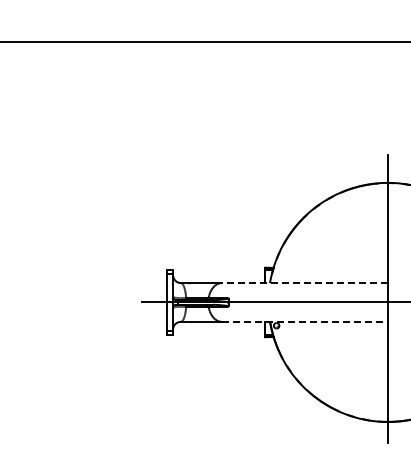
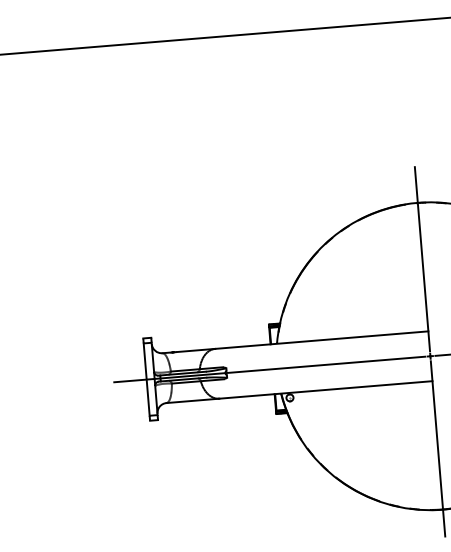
line: (304, 283) -> (321, 340), dashed -> solid
line: (305, 321) -> (326, 389), dashed -> solid

